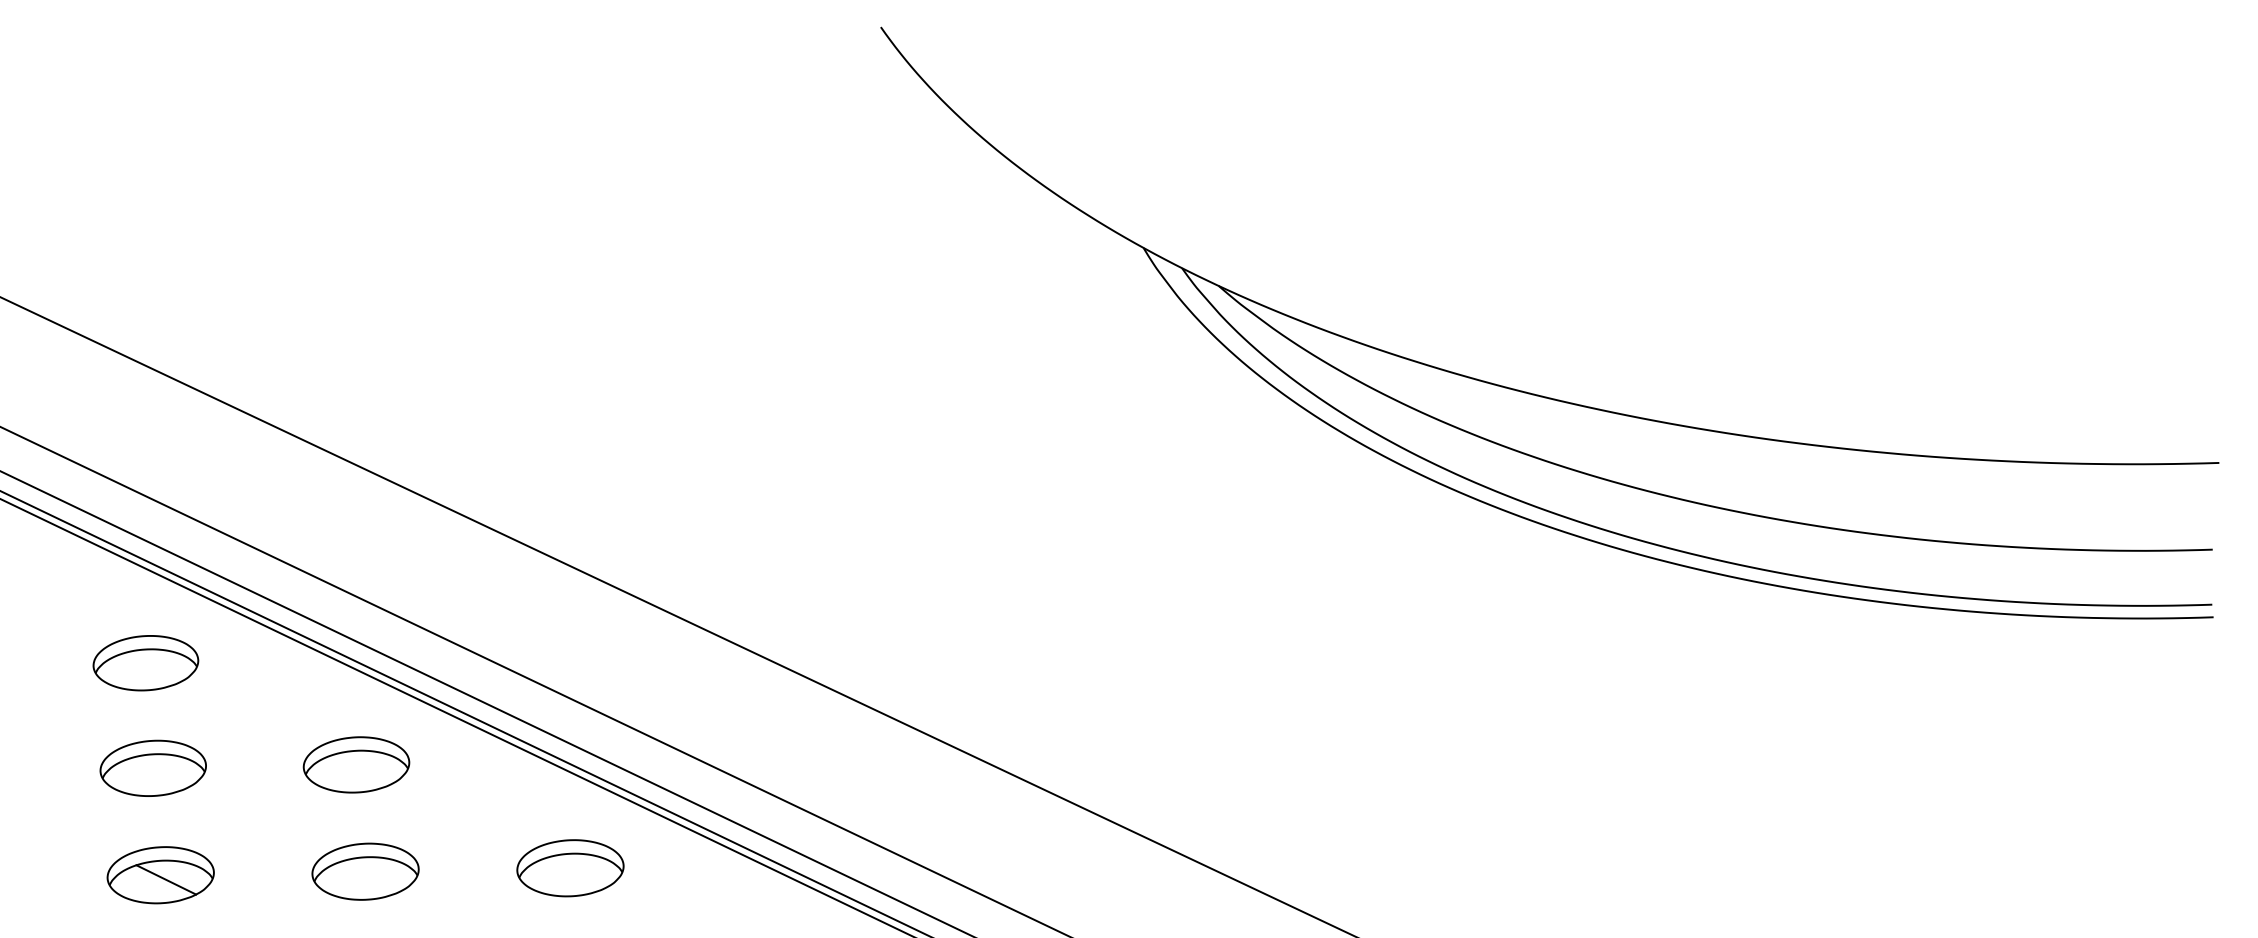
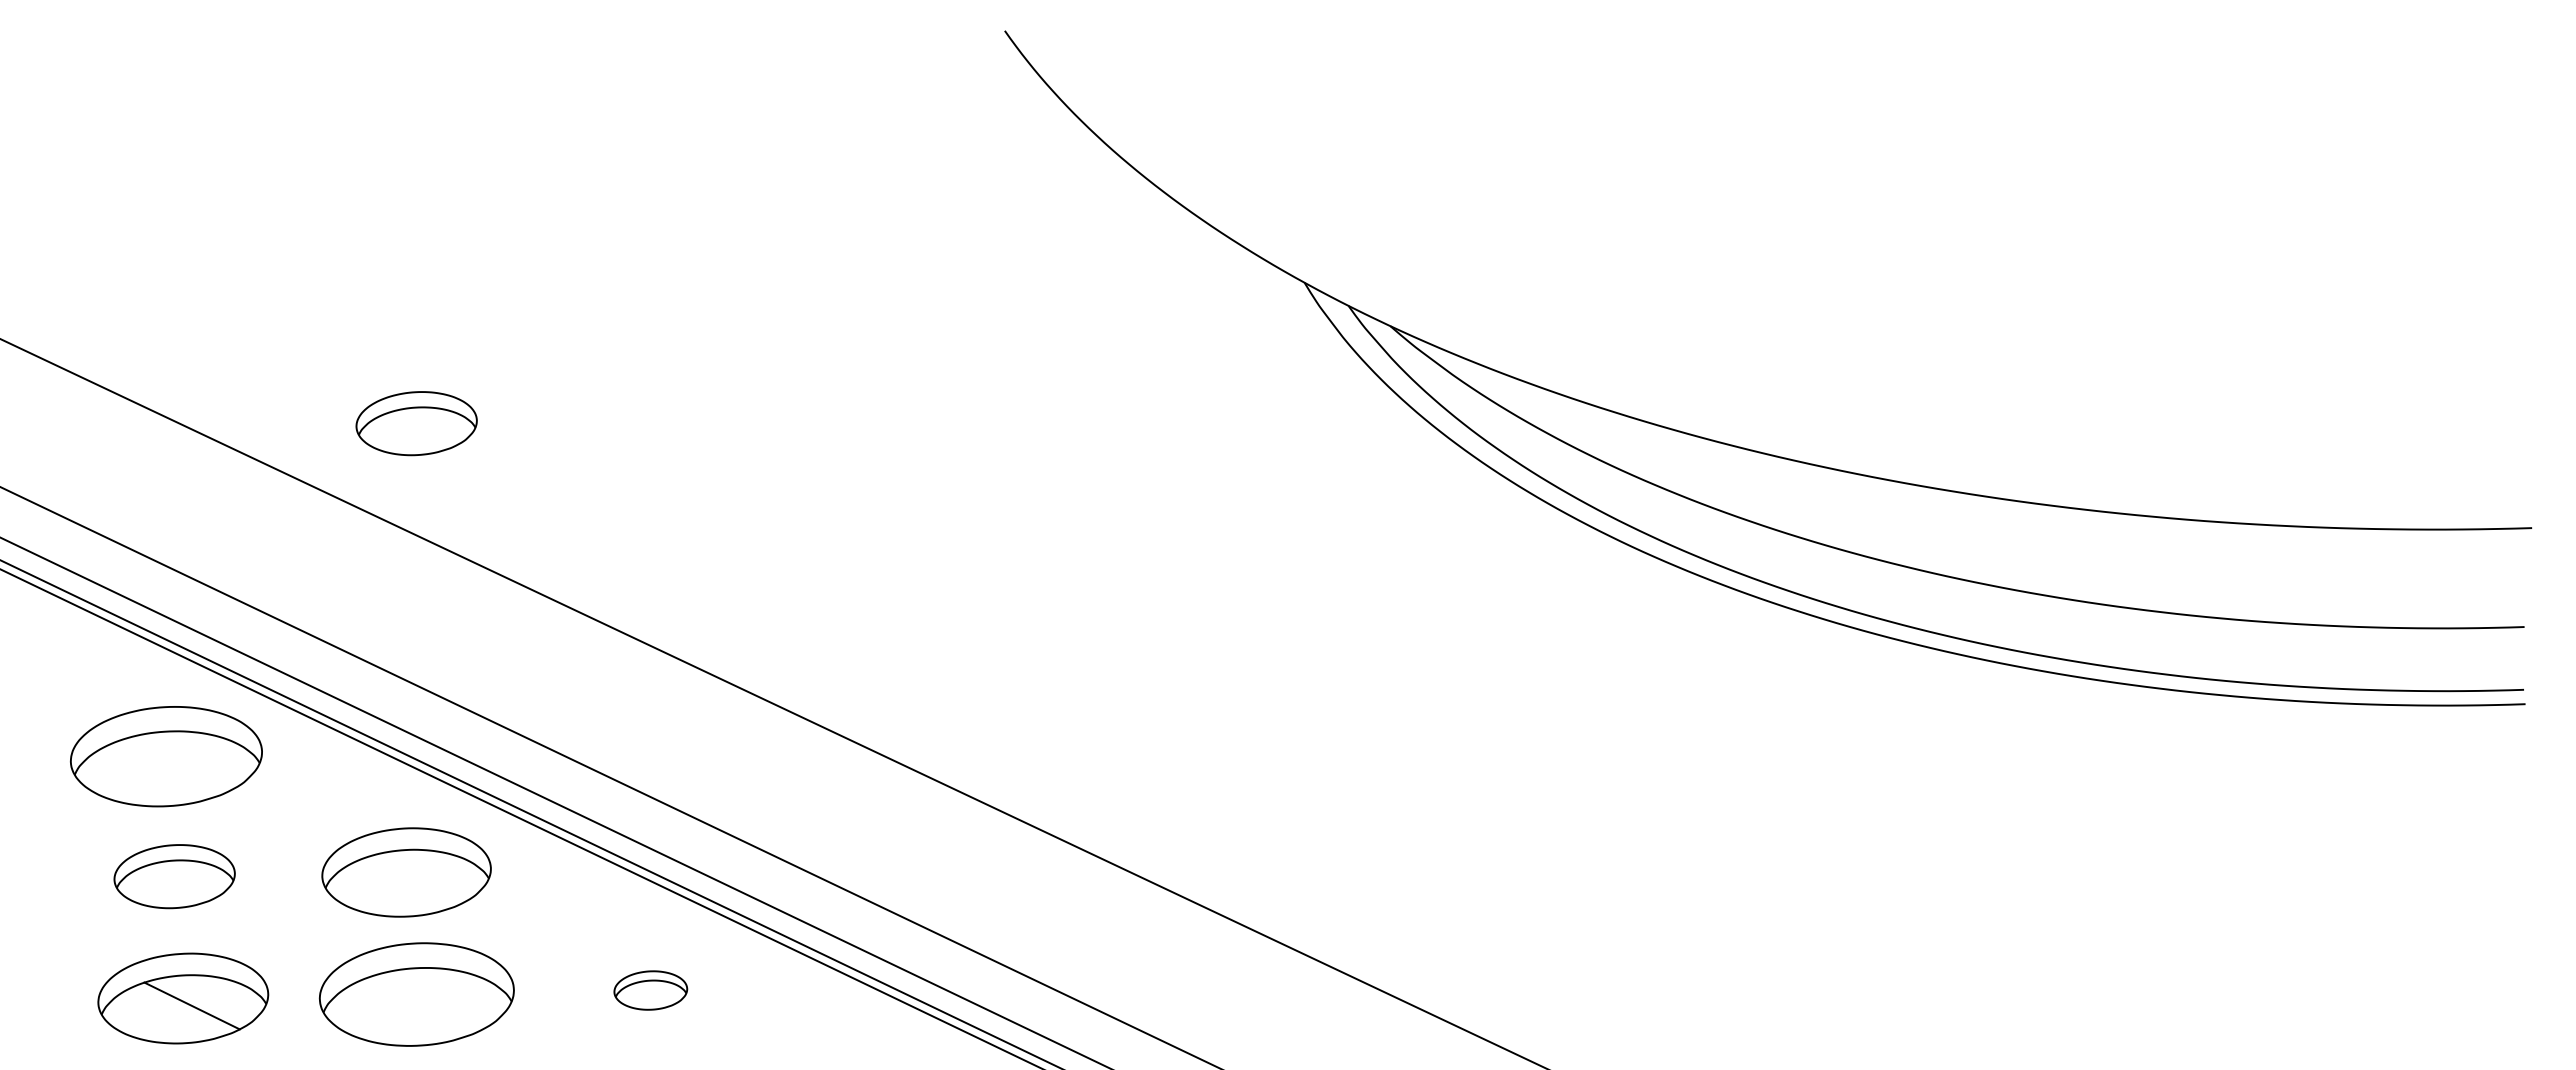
part: (365, 371) -> (416, 423), added
part: (145, 663) -> (165, 756), size x1.6
part: (356, 764) -> (406, 872), size x1.4
part: (570, 868) -> (650, 990), size x0.6
part: (365, 871) -> (416, 994), size x1.6
part: (160, 875) -> (182, 998), size x1.4

